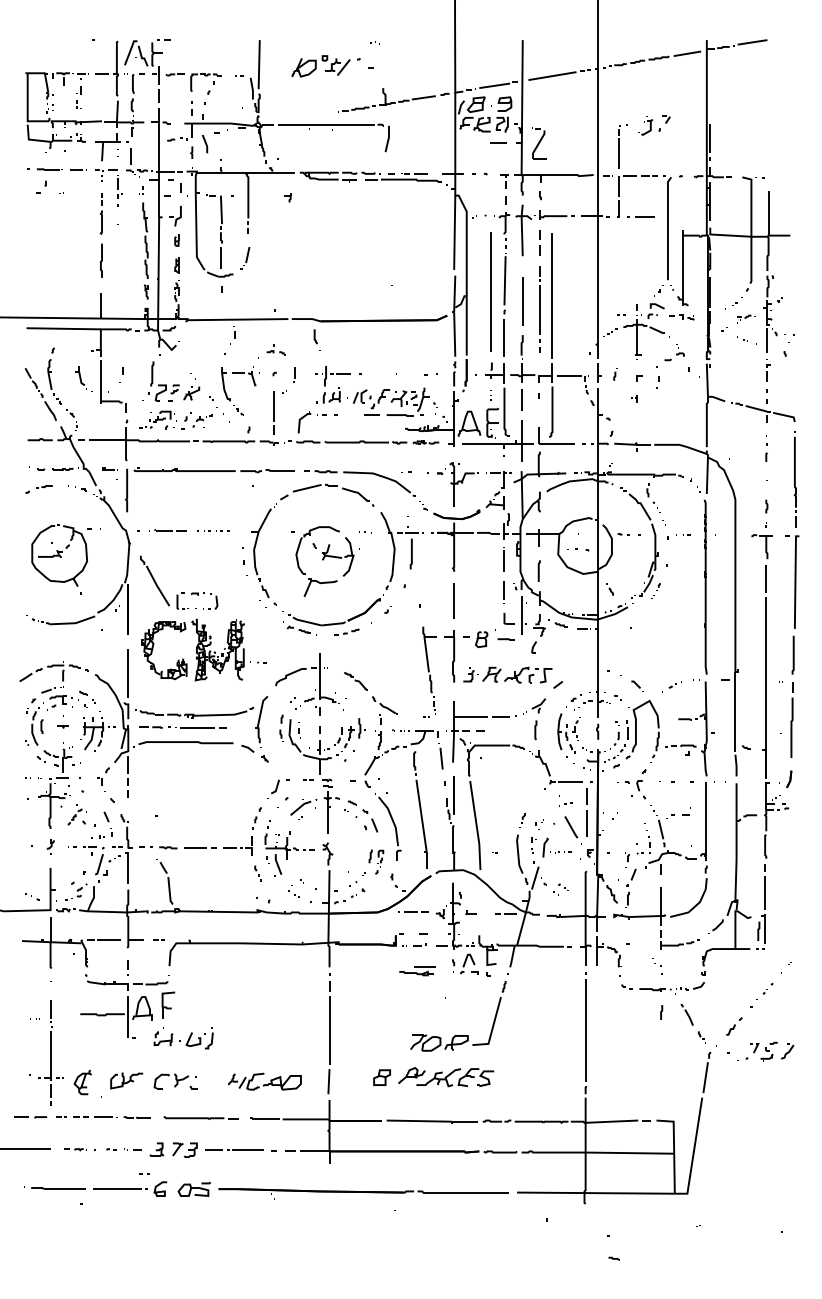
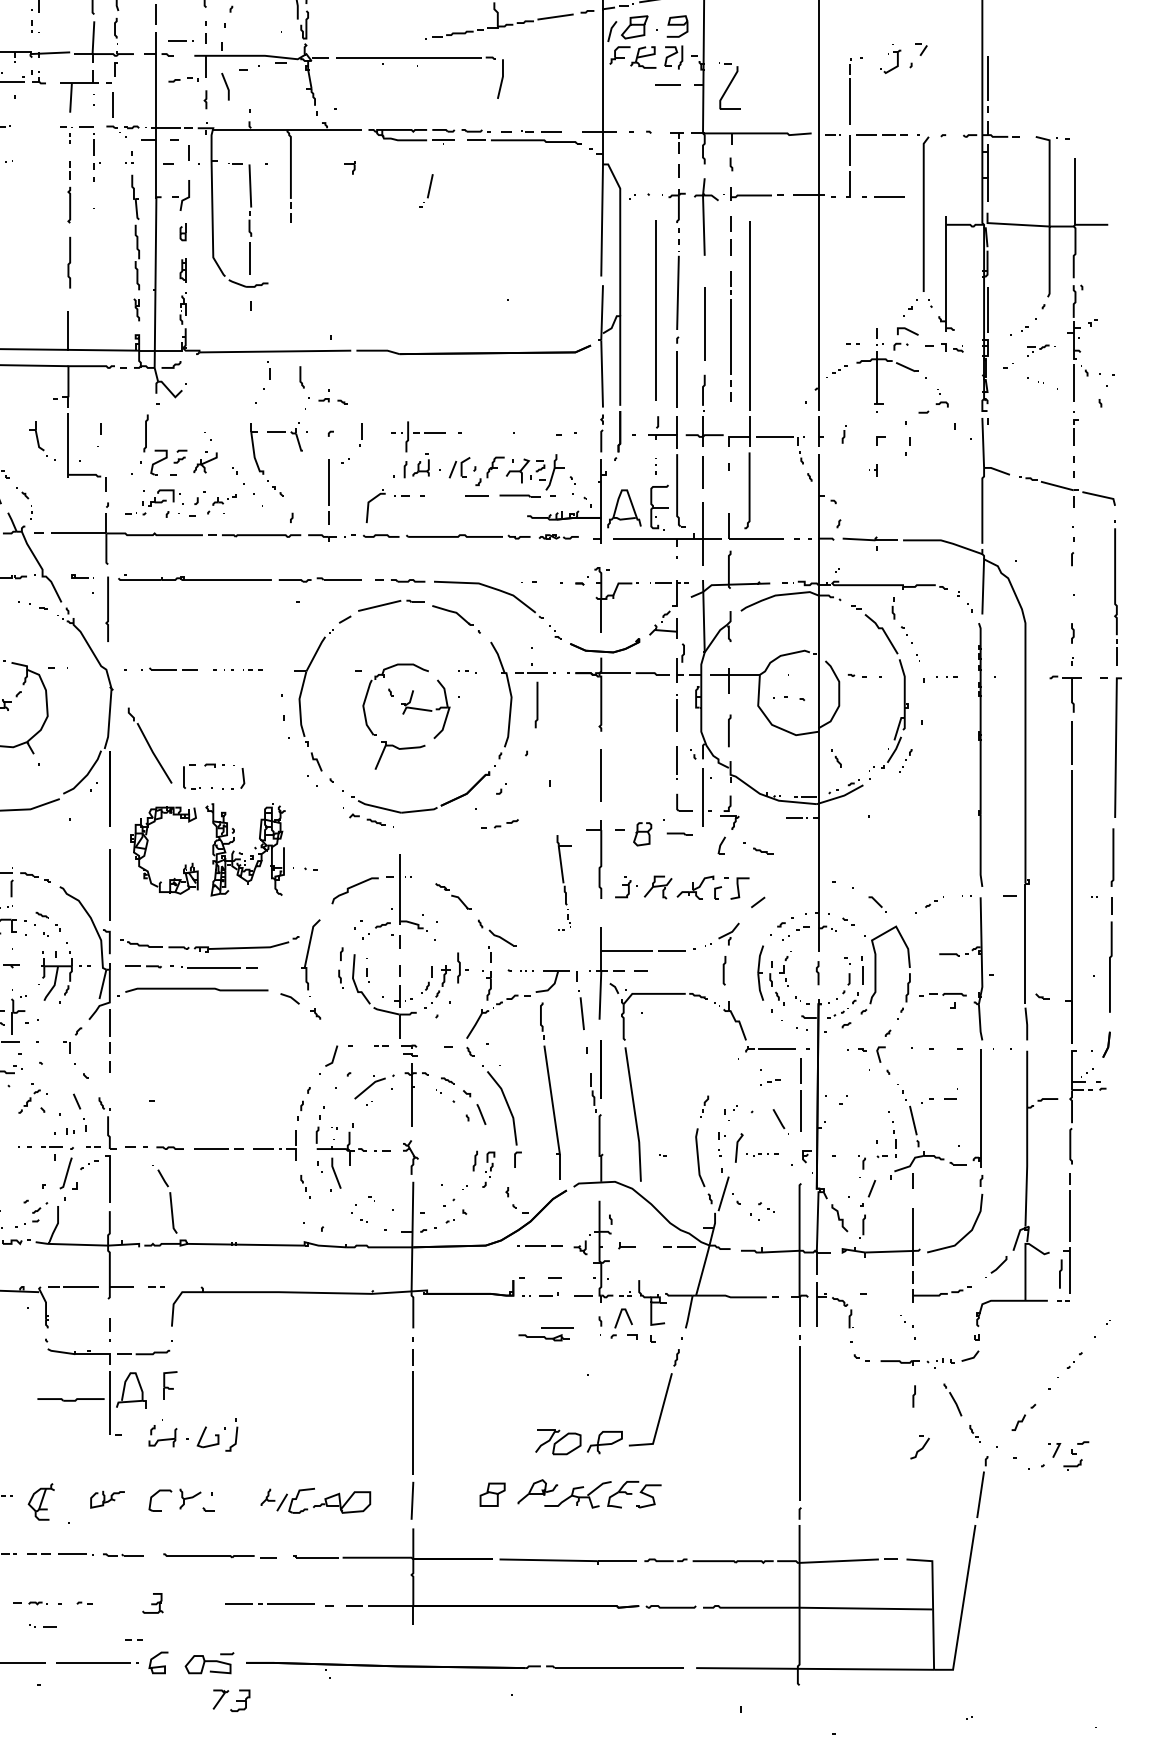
line: (78, 169) -> (181, 39), moved
part: (245, 258) -> (426, 191), moved
part: (316, 339) -> (303, 381), moved
part: (557, 623) -> (757, 849), moved
part: (346, 631) -> (499, 823), moved
part: (429, 671) -> (564, 882), size x0.7
part: (572, 830) -> (779, 1122), size x0.6
part: (168, 1004) -> (170, 1384), size x0.7
part: (787, 1051) -> (920, 1447), moved
part: (126, 1080) -> (107, 1499), size x0.7
part: (132, 1149) -> (42, 1625), moved
part: (184, 1149) -> (230, 1699), moved

